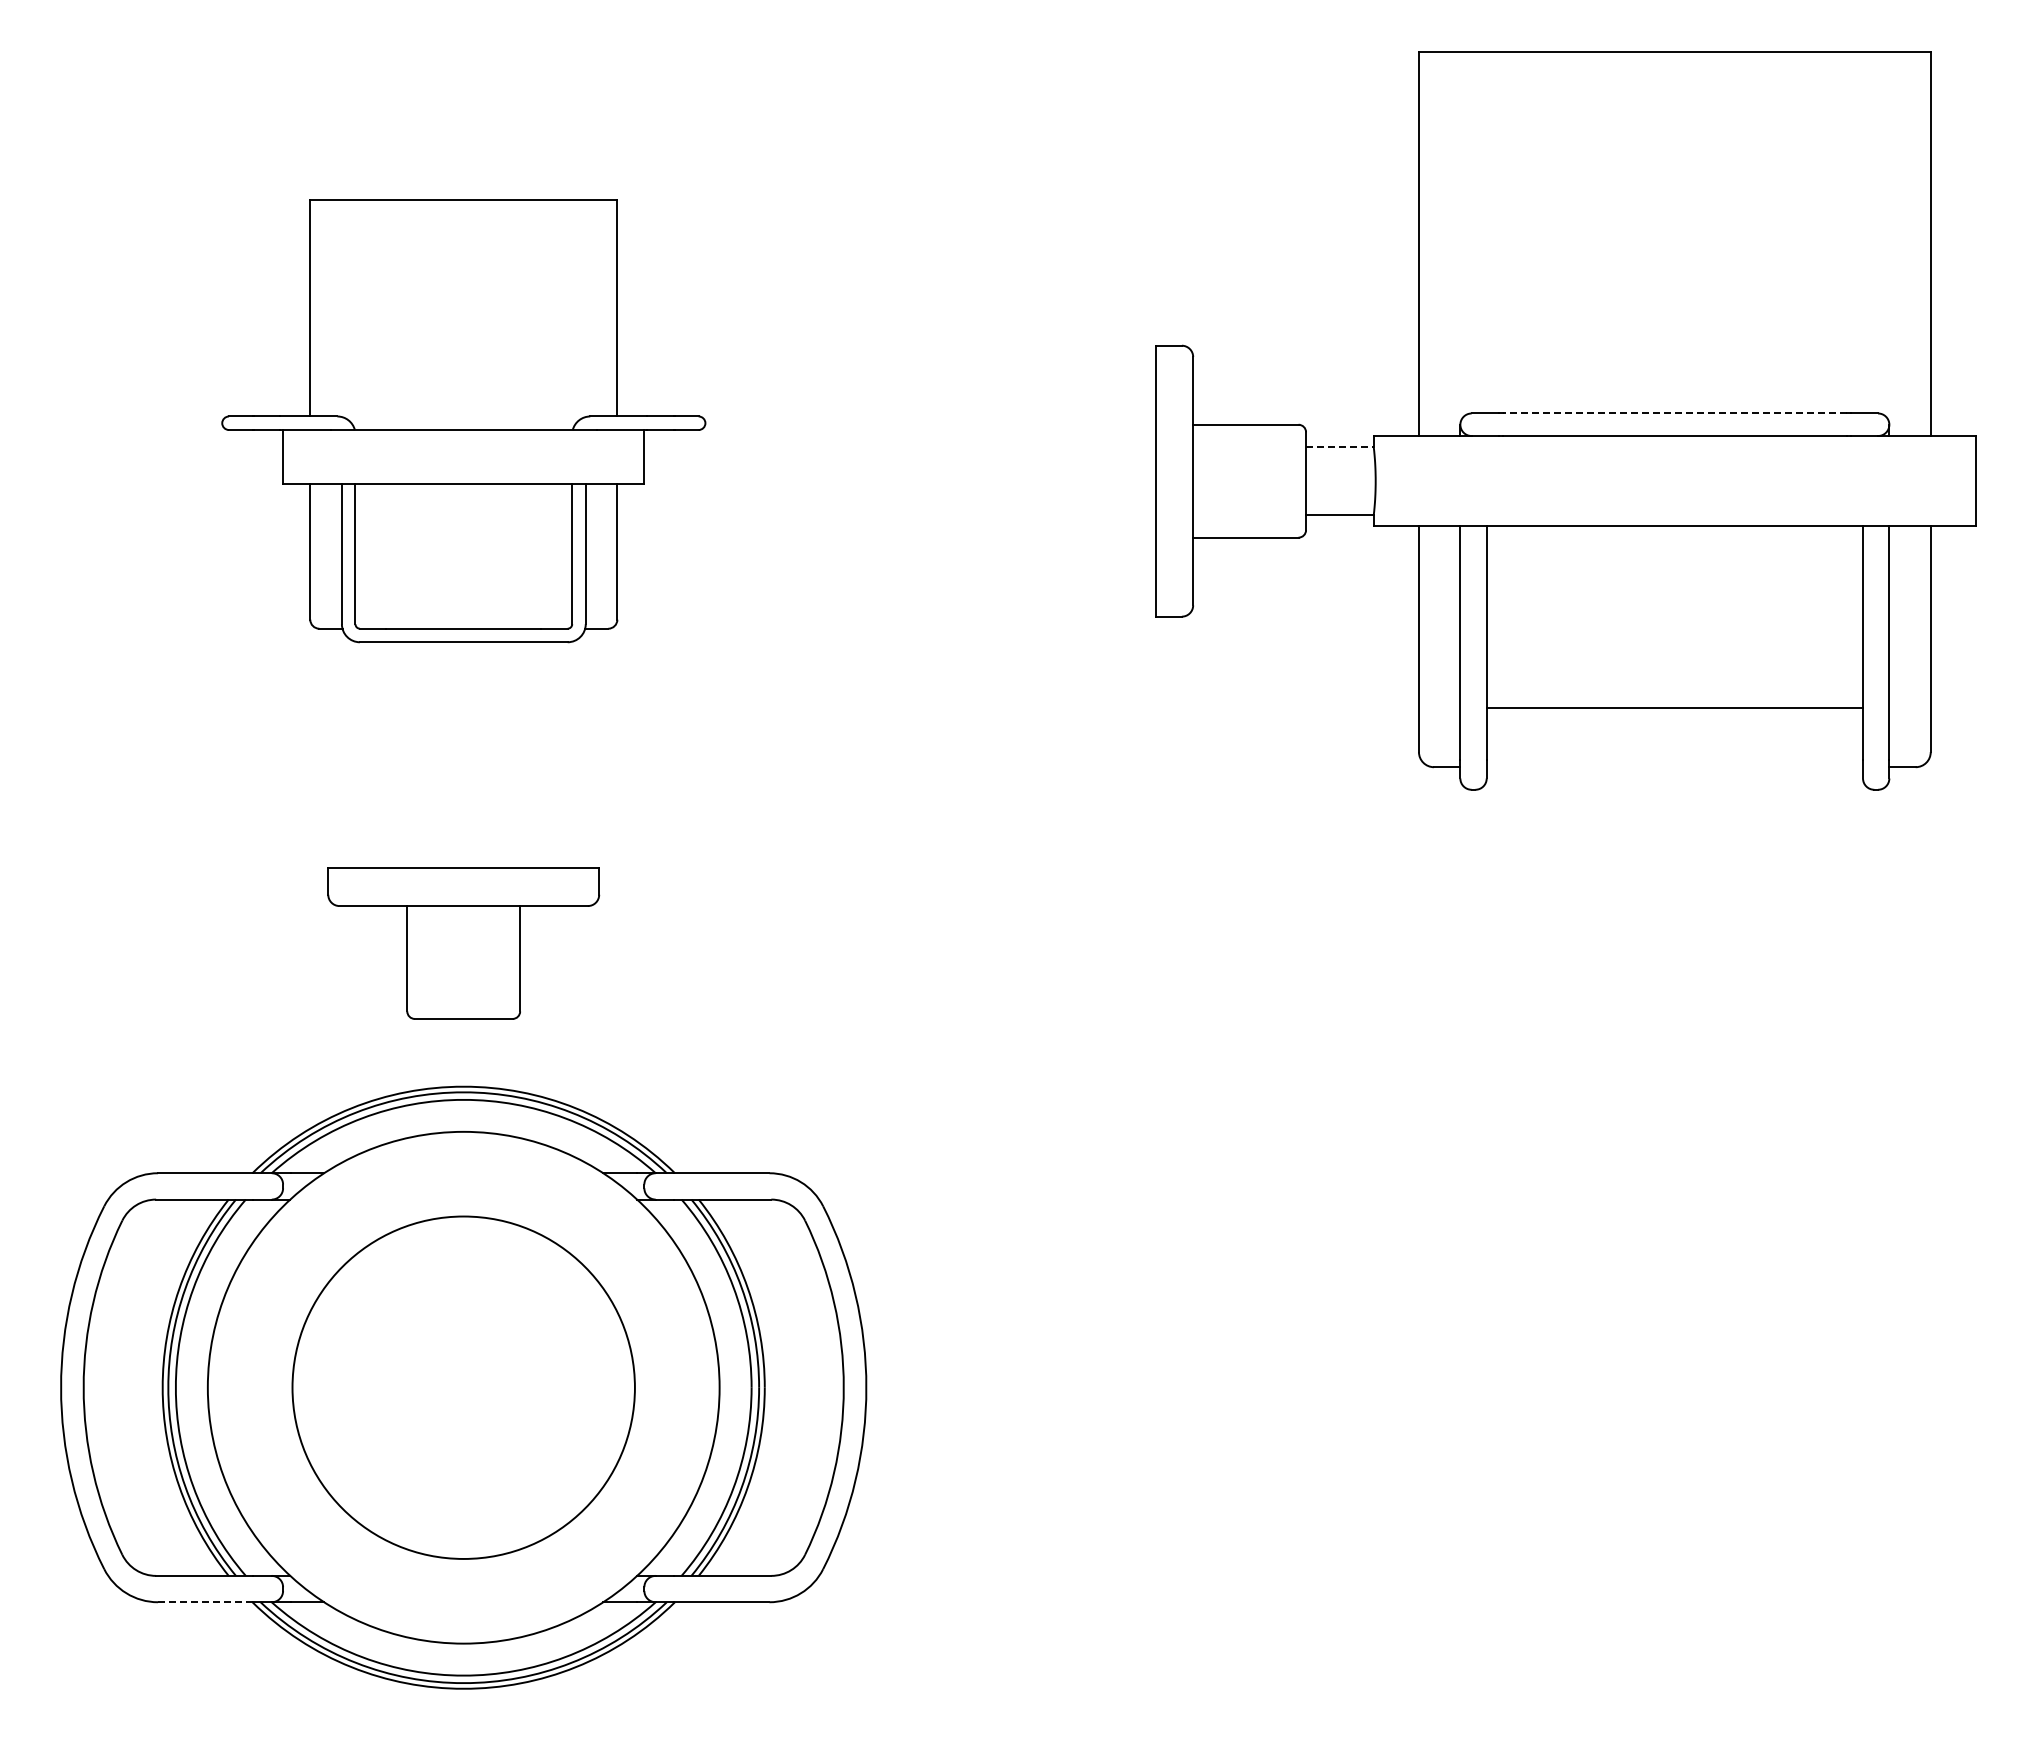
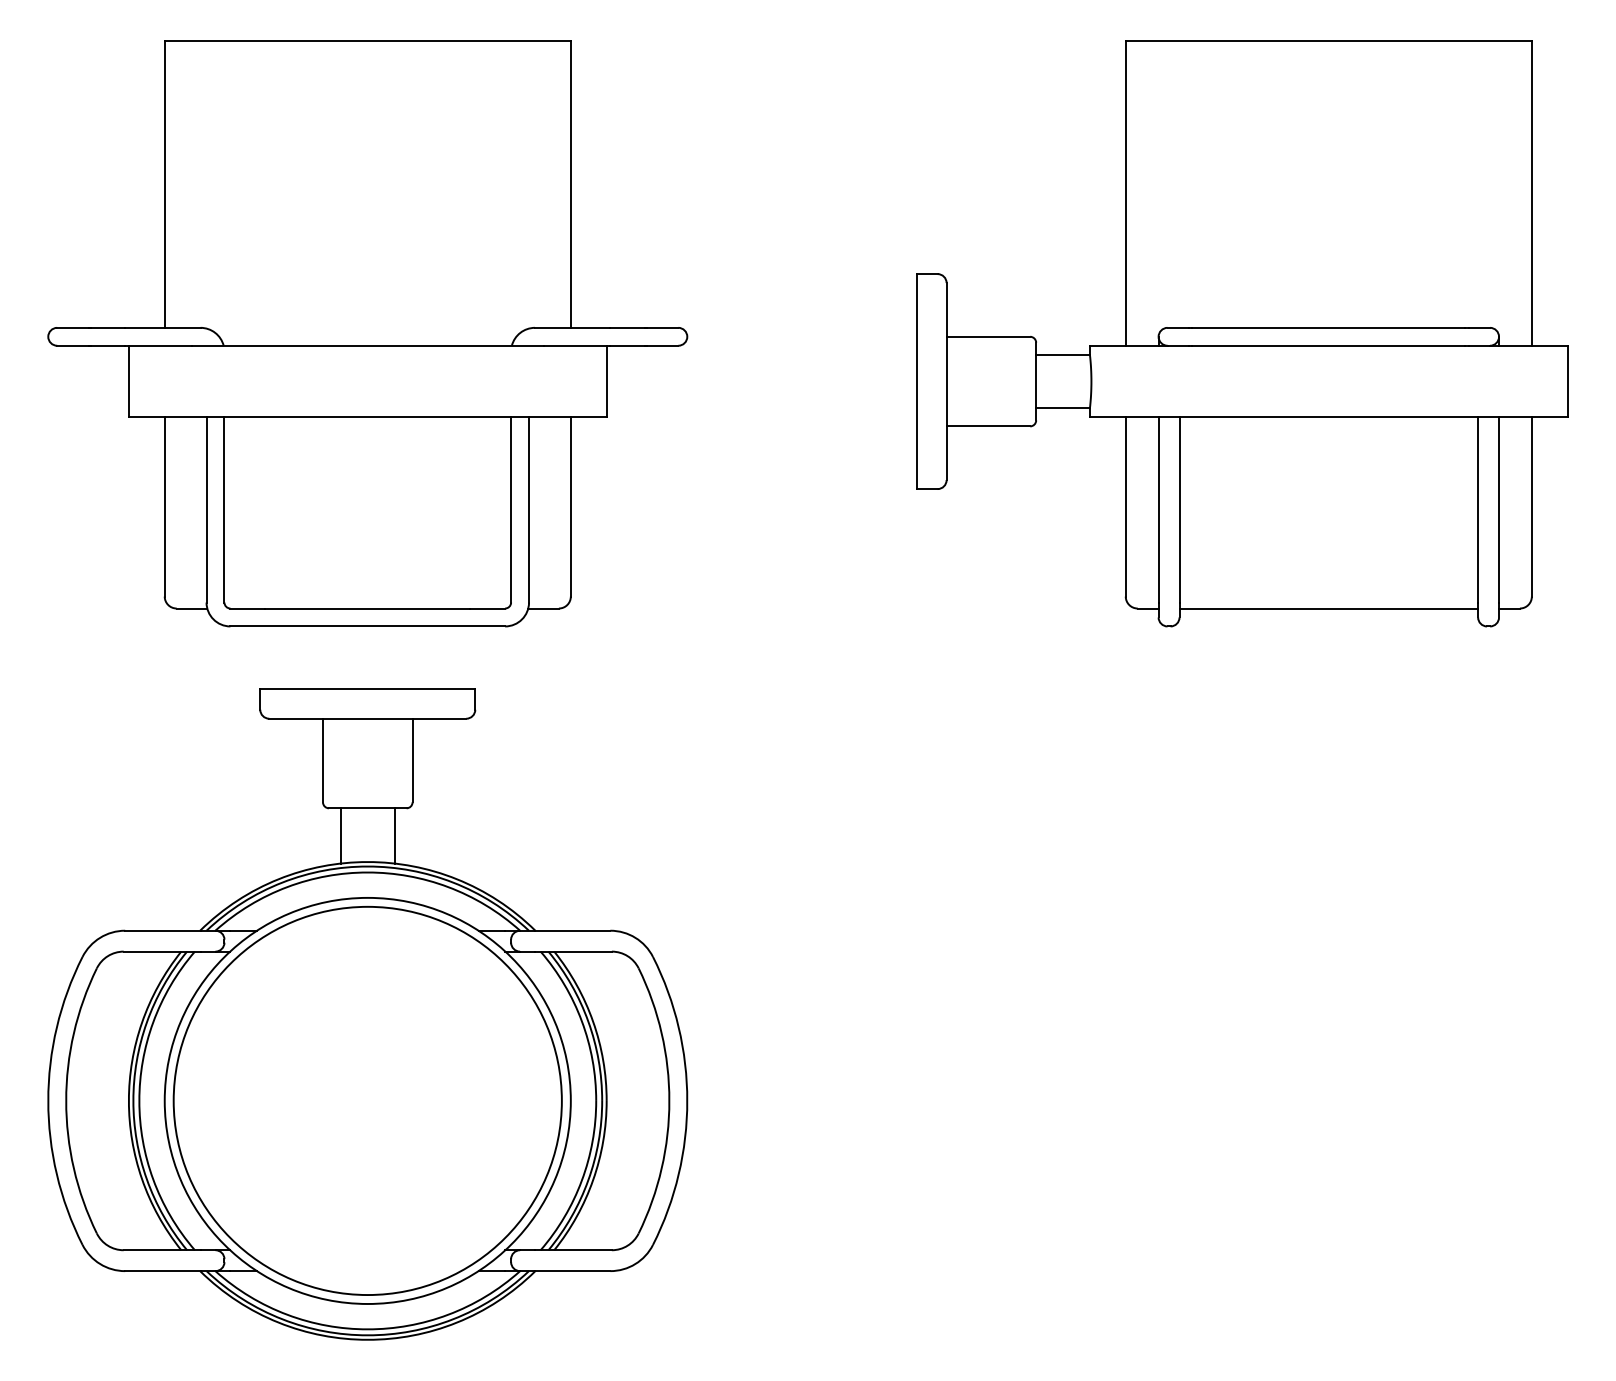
line: (1674, 413) -> (1328, 327), dashed -> solid
part: (463, 420) -> (367, 333), size x1.67
line: (1339, 447) -> (1062, 354), dashed -> solid
line: (1674, 708) -> (1328, 608), moved
line: (429, 1053) -> (340, 835), added
line: (497, 1053) -> (394, 835), added
circle: (463, 1387) -> (367, 1100), size x1.43
line: (206, 1602) -> (163, 1271), dashed -> solid

